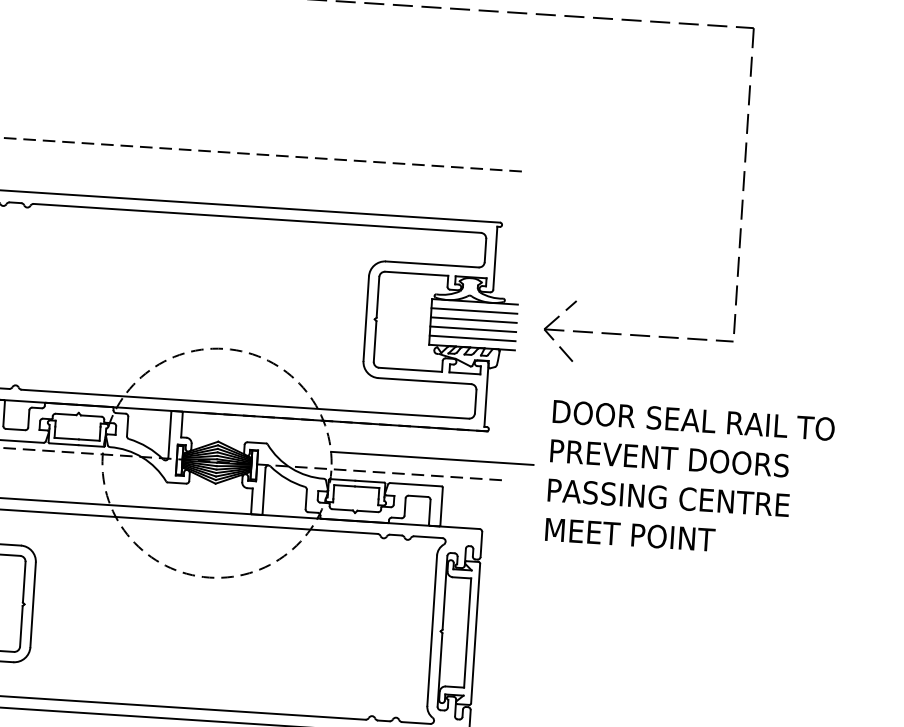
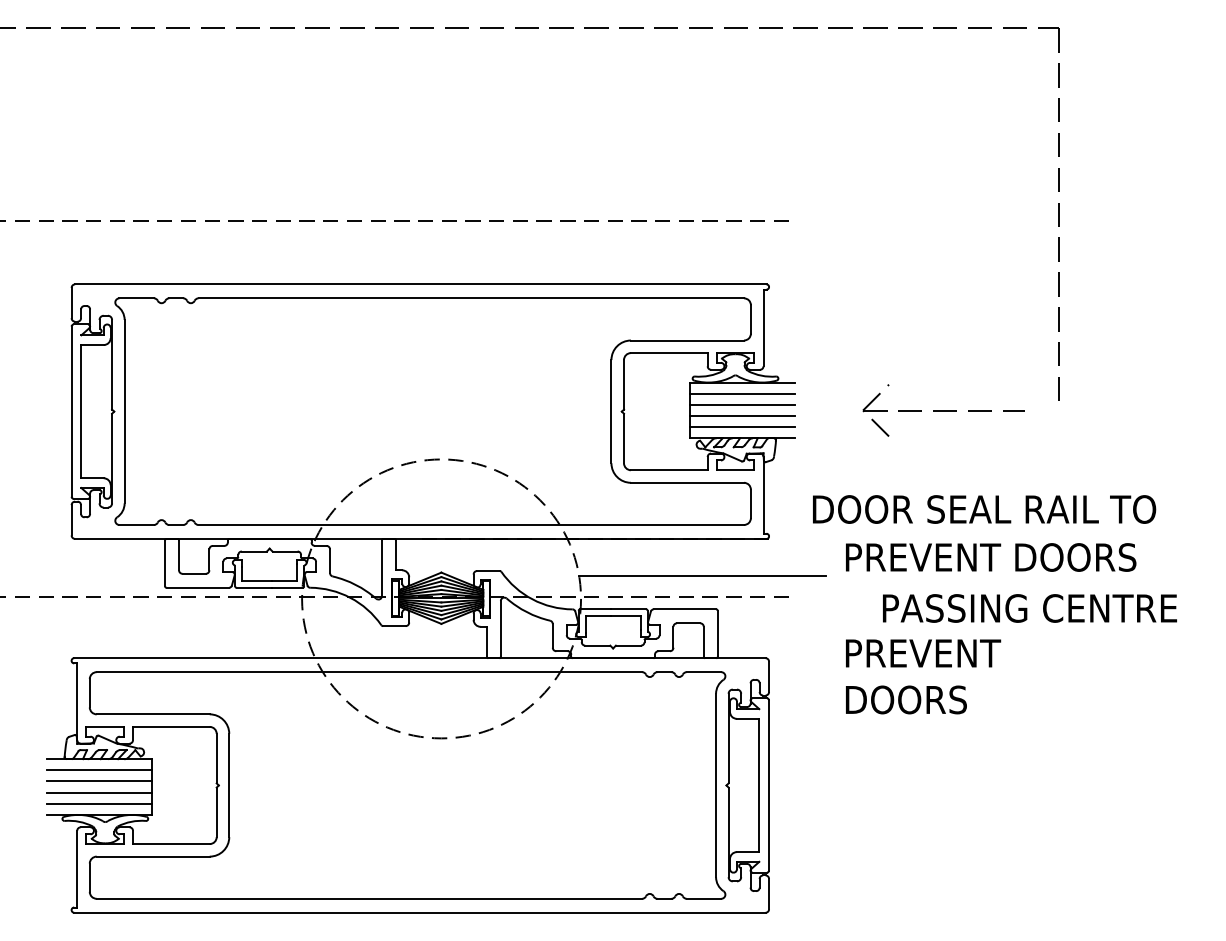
part: (638, 335) -> (943, 410), size x0.7
text: (693, 420) -> (984, 509), moved
text: (668, 497) -> (1029, 608), moved
text: (629, 553) -> (949, 676), MEET POINT -> PREVENT DOORS

